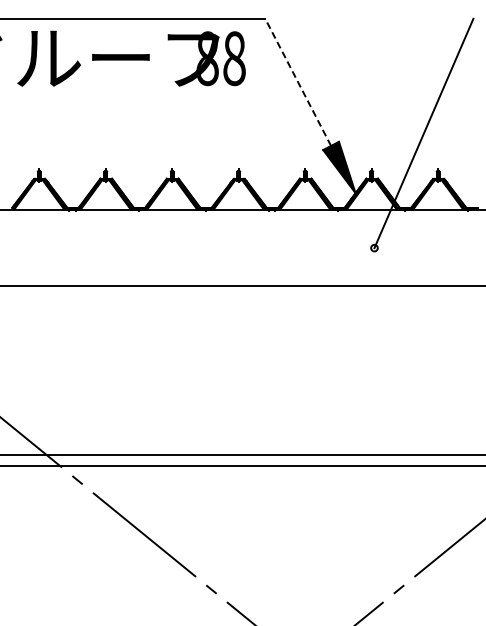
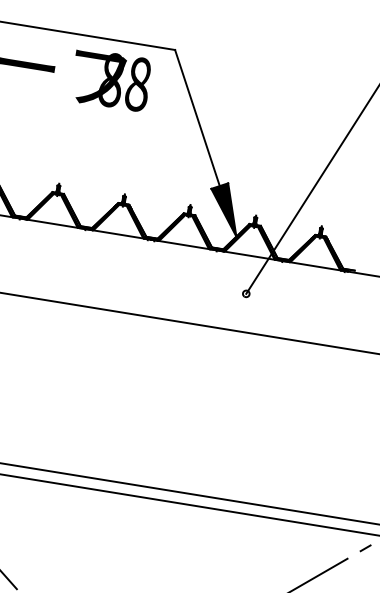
line: (298, 82) -> (197, 118), dashed -> solid

